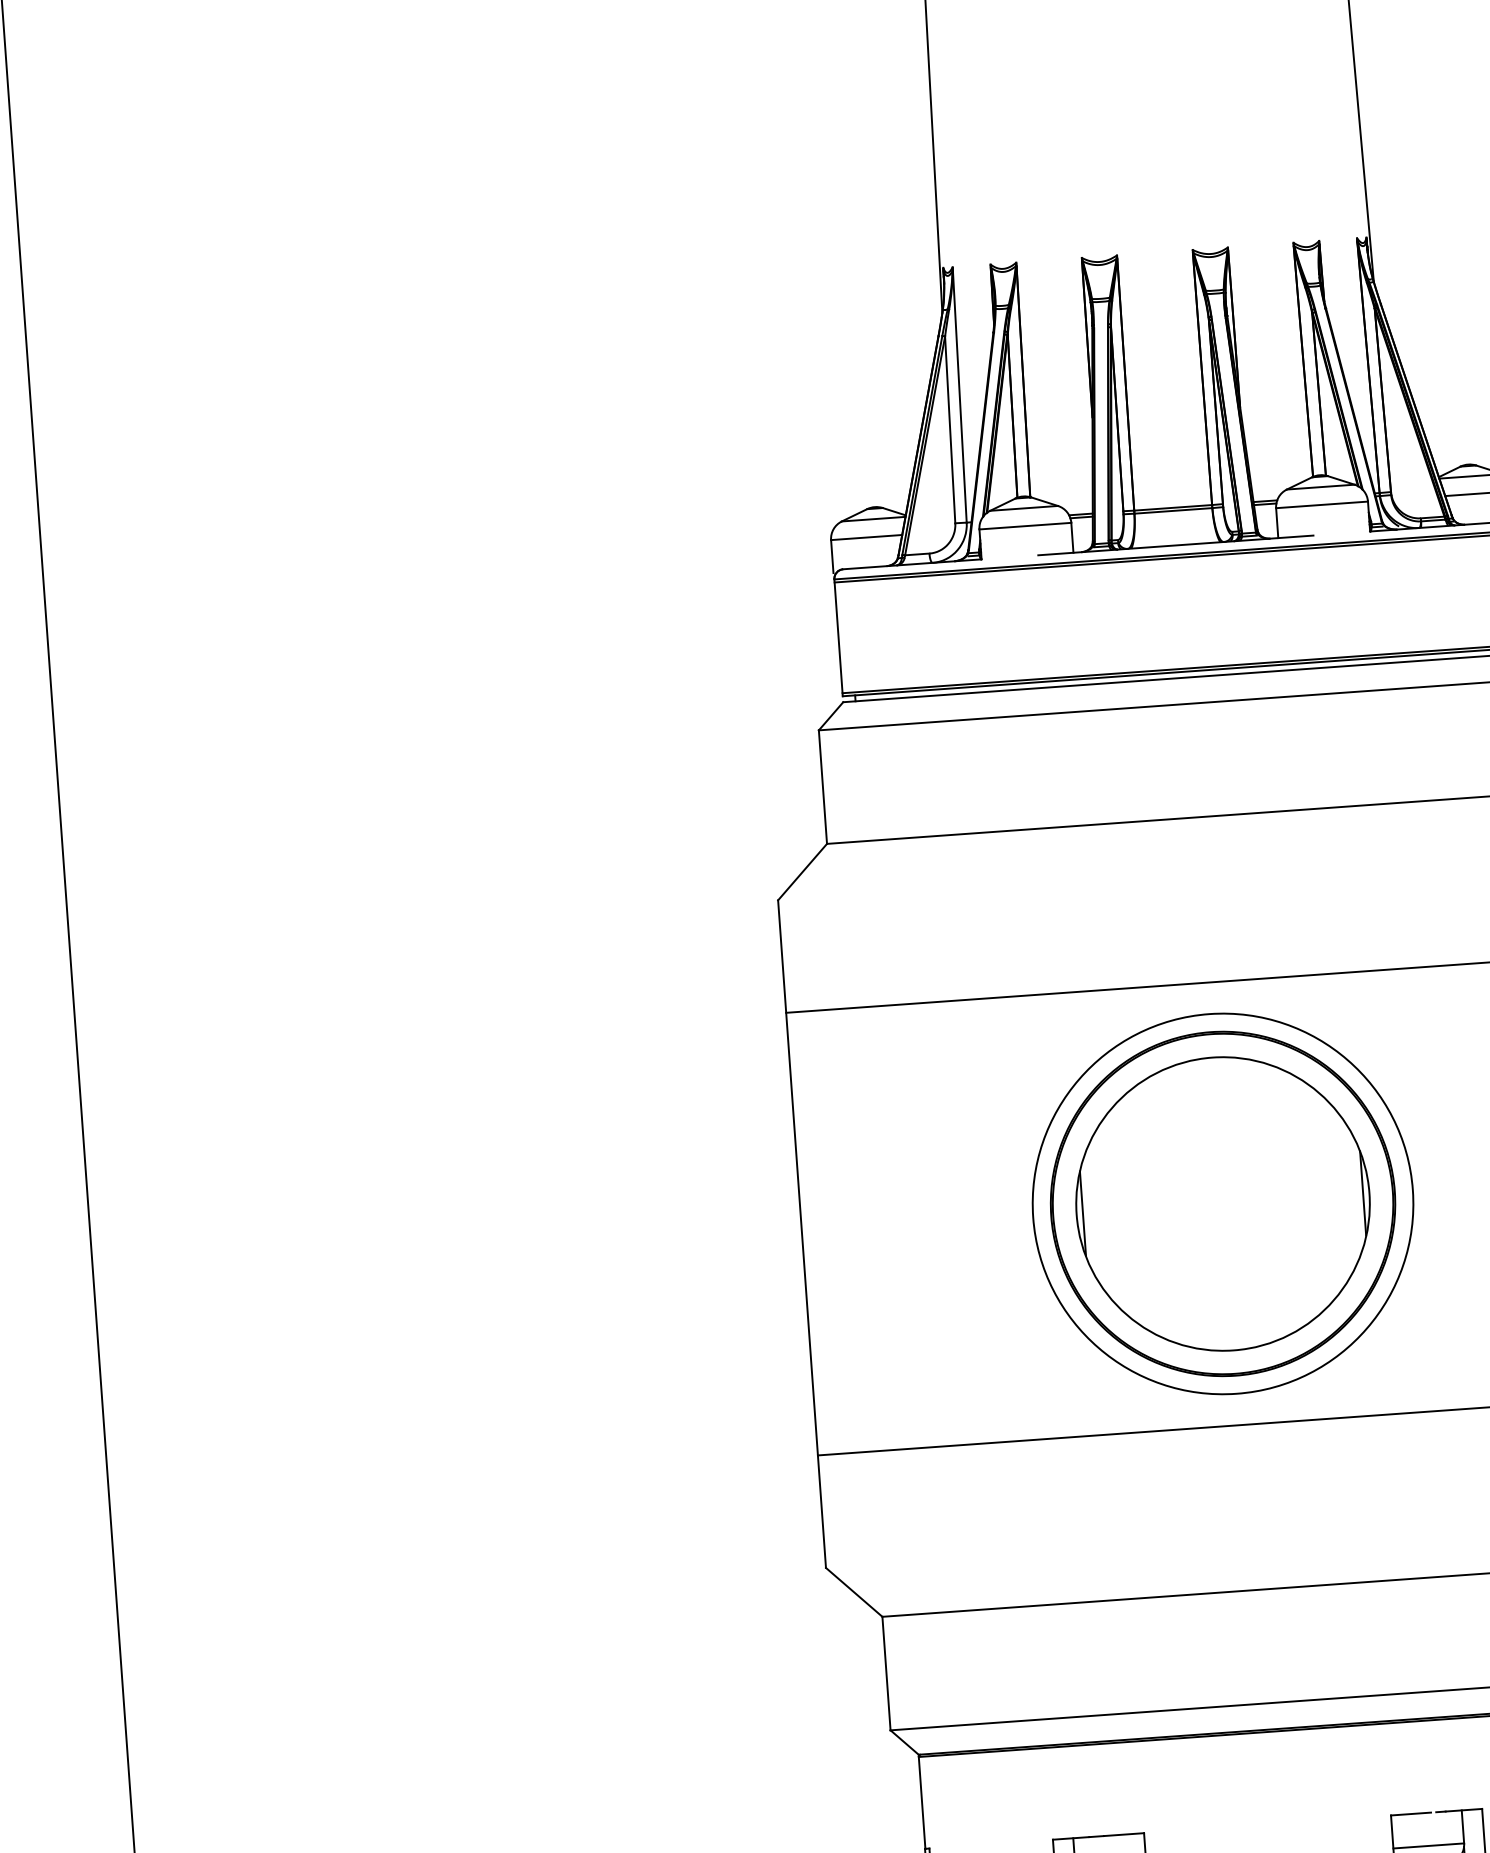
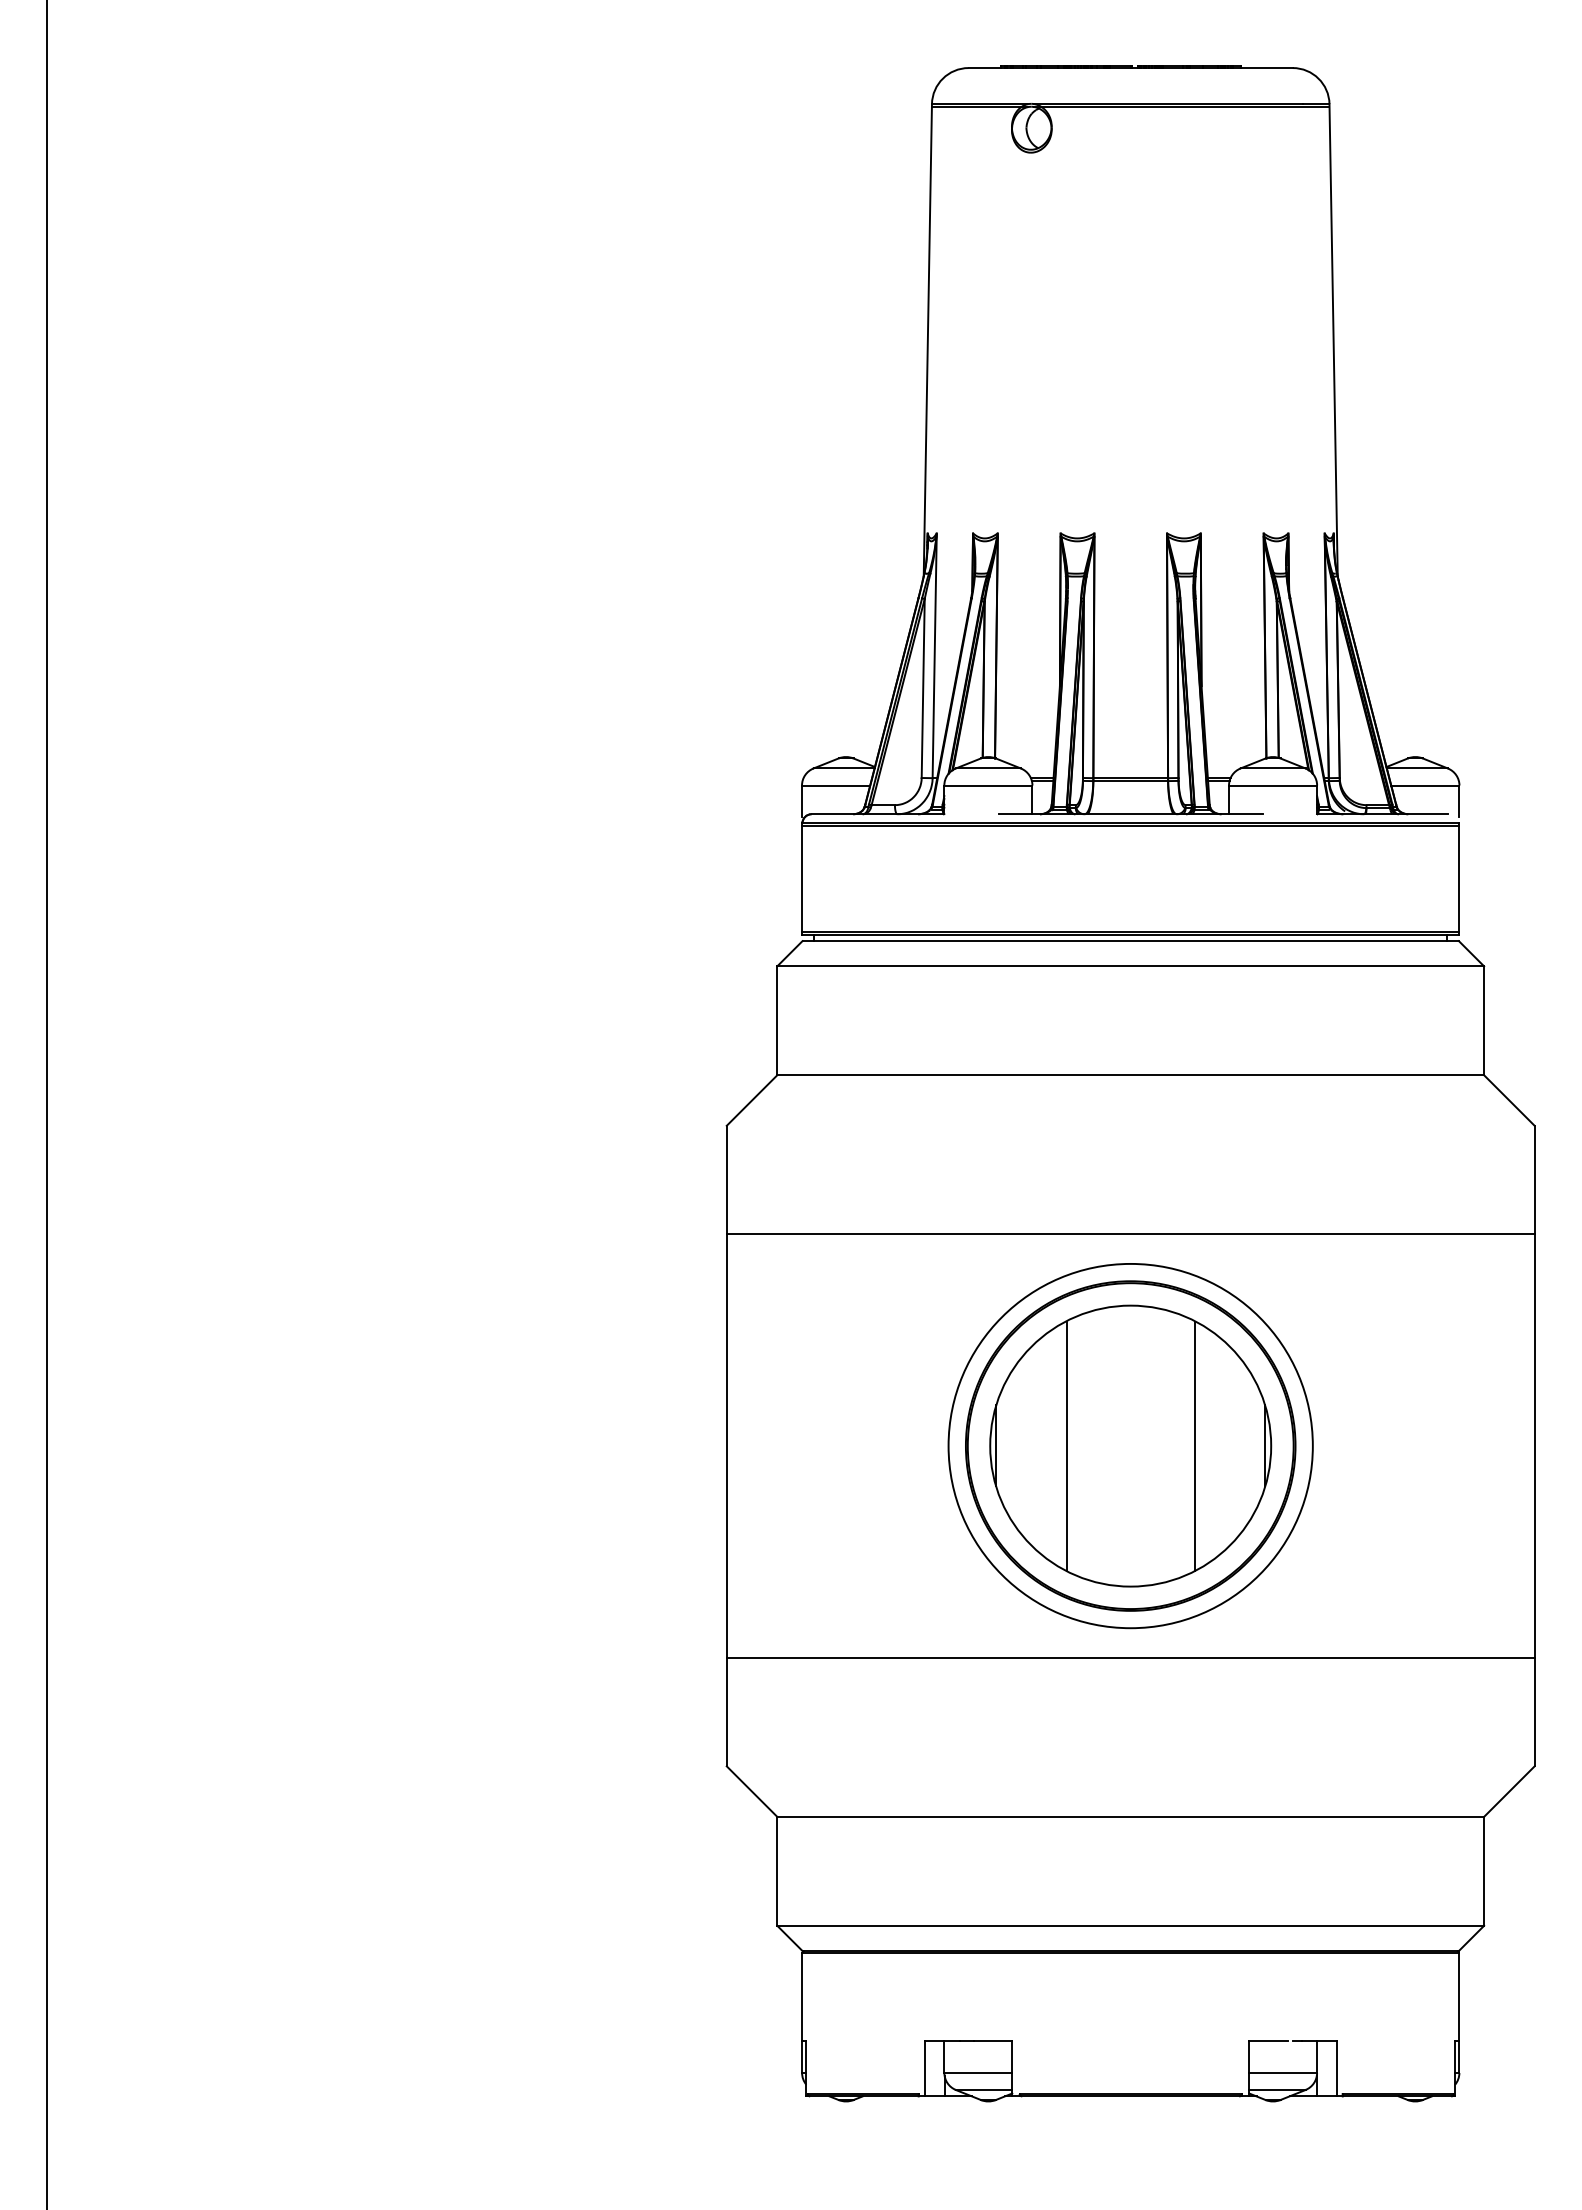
line: (1289, 1198) -> (1194, 1445), added
line: (1156, 1208) -> (1066, 1445), added

